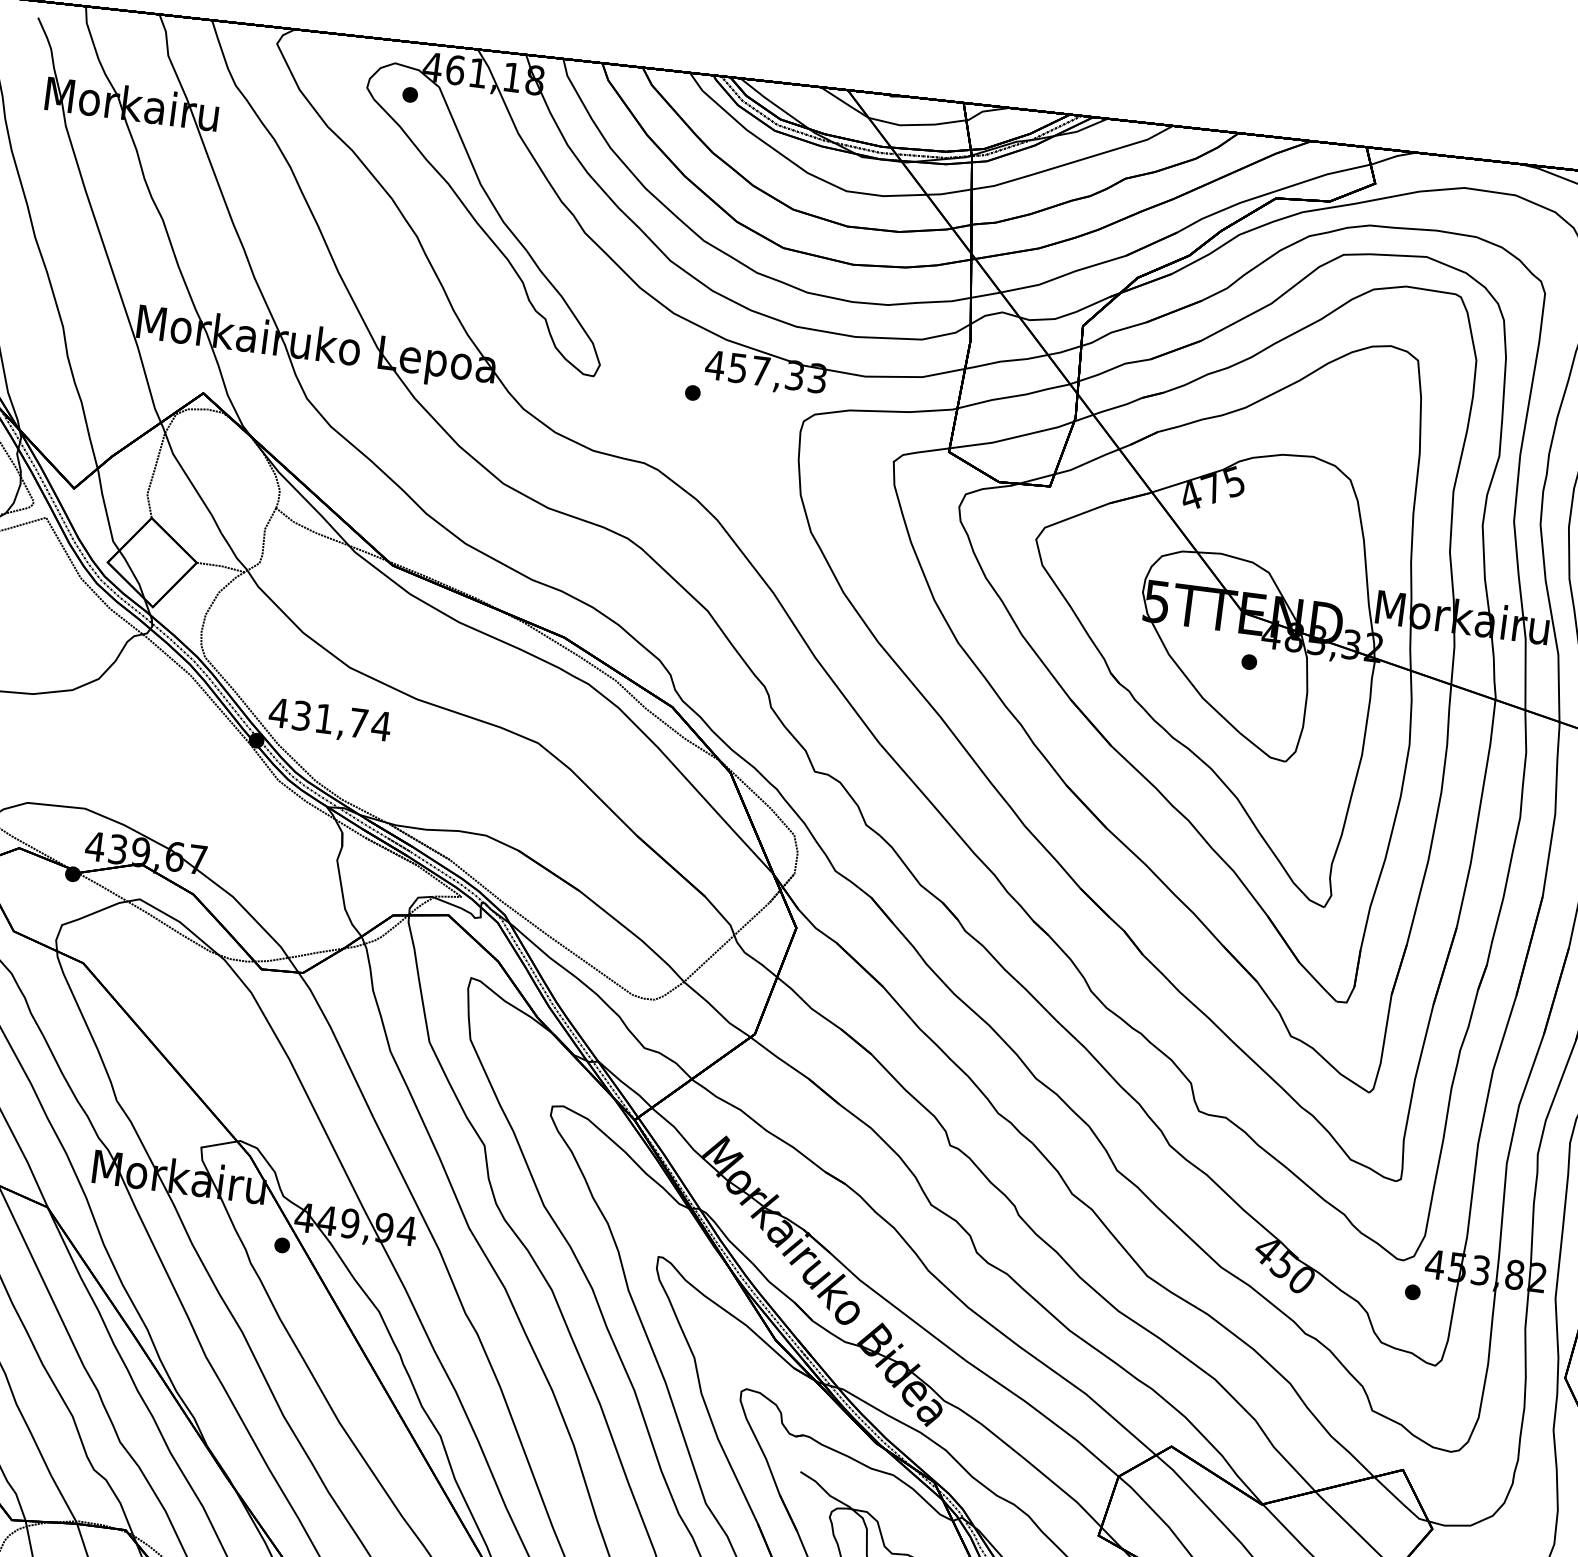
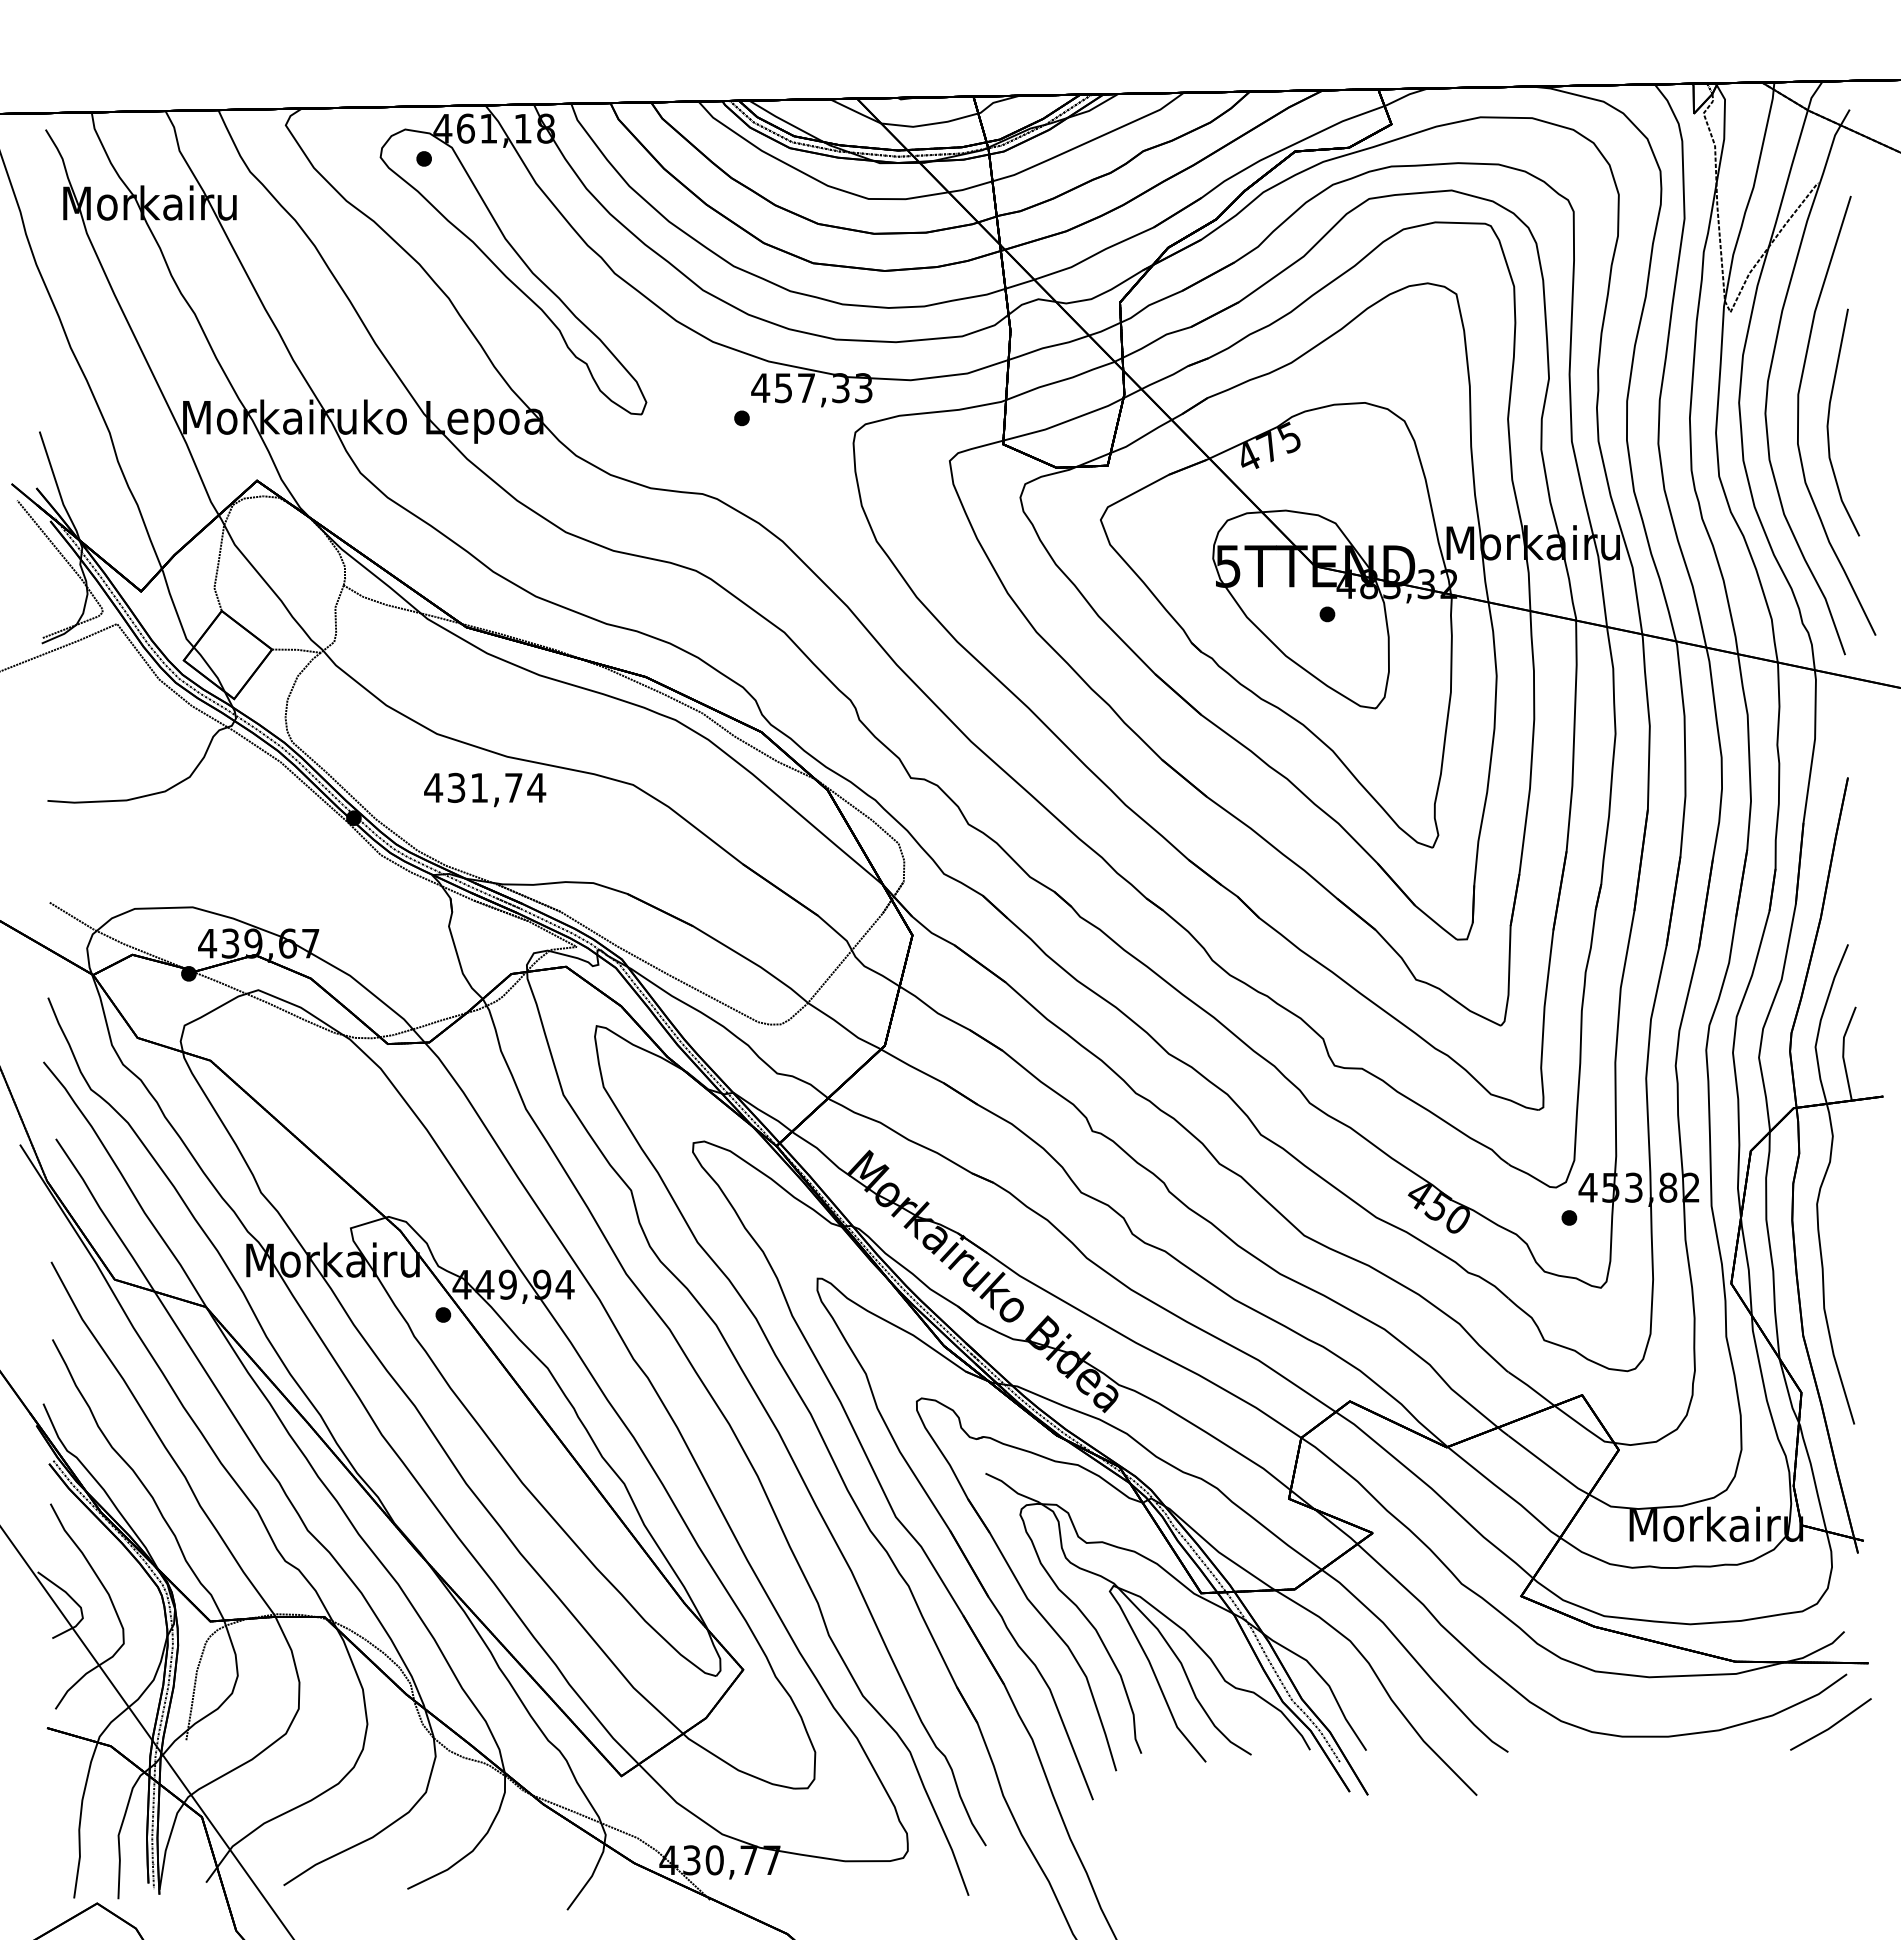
text: (330, 721) -> (485, 789), moved

